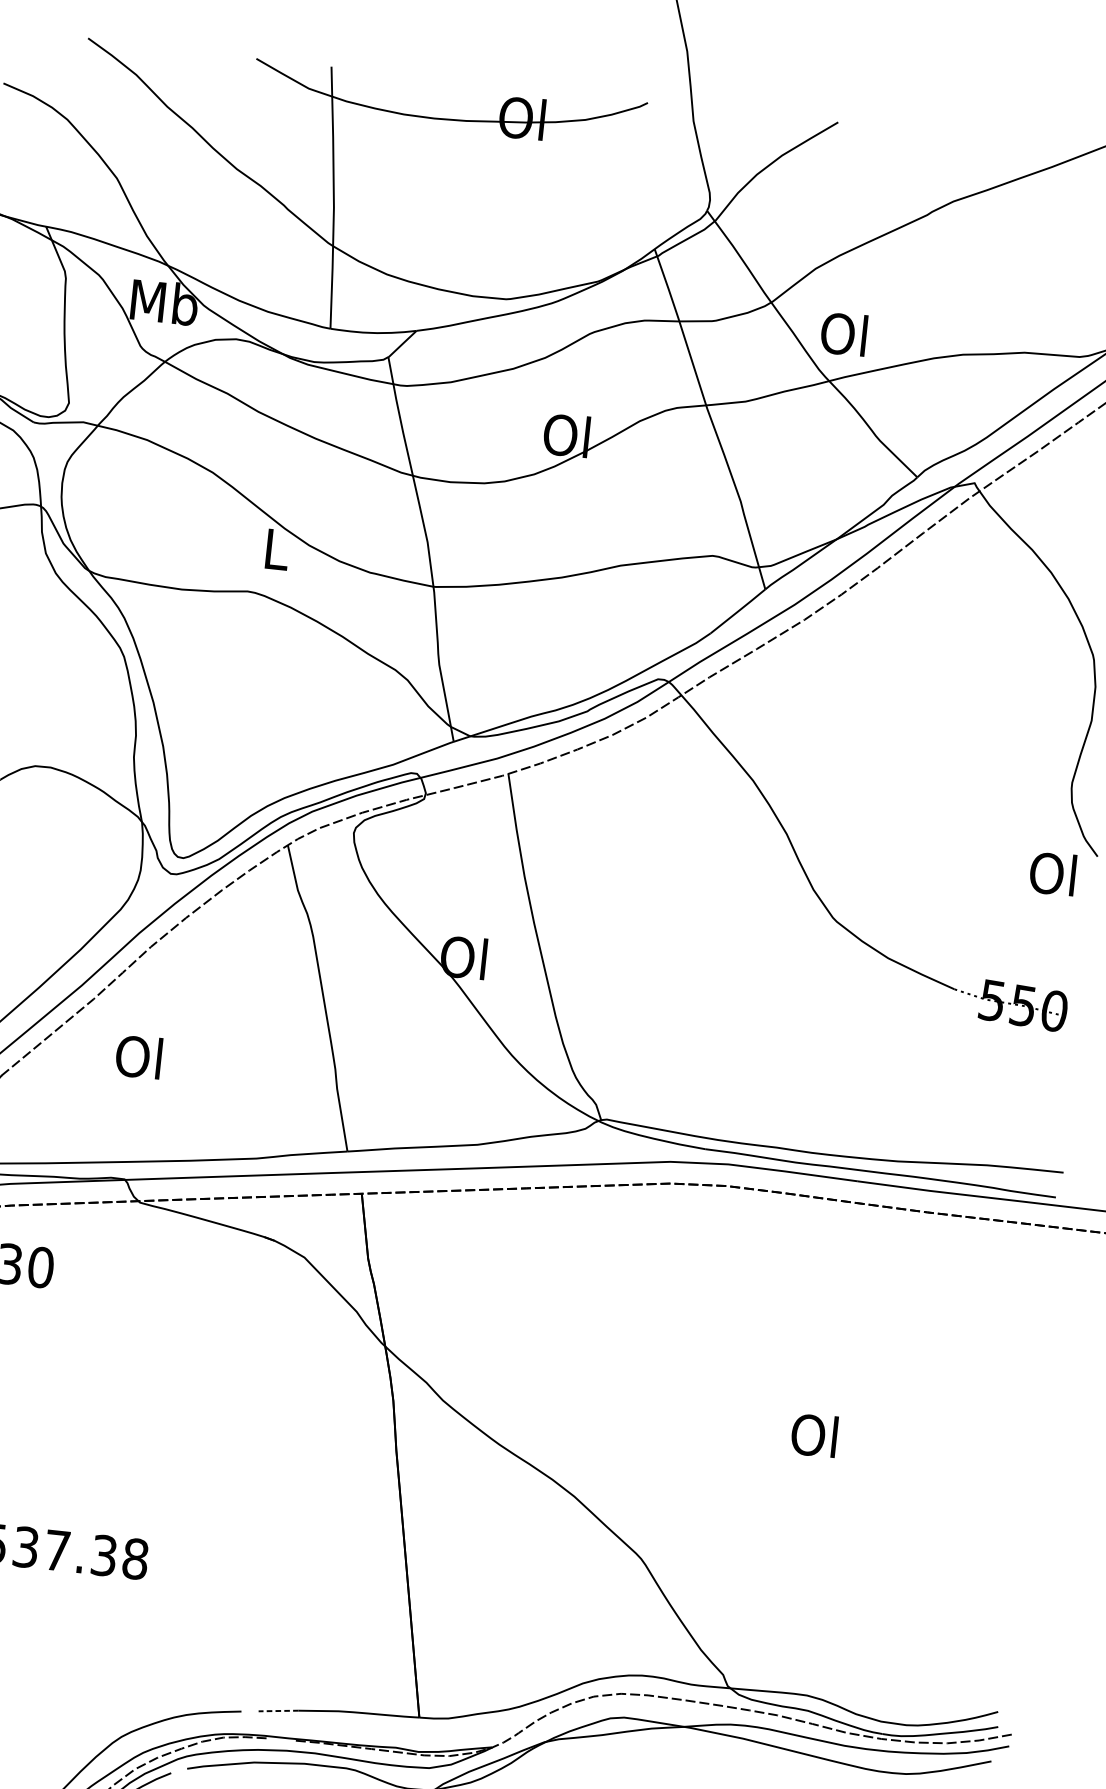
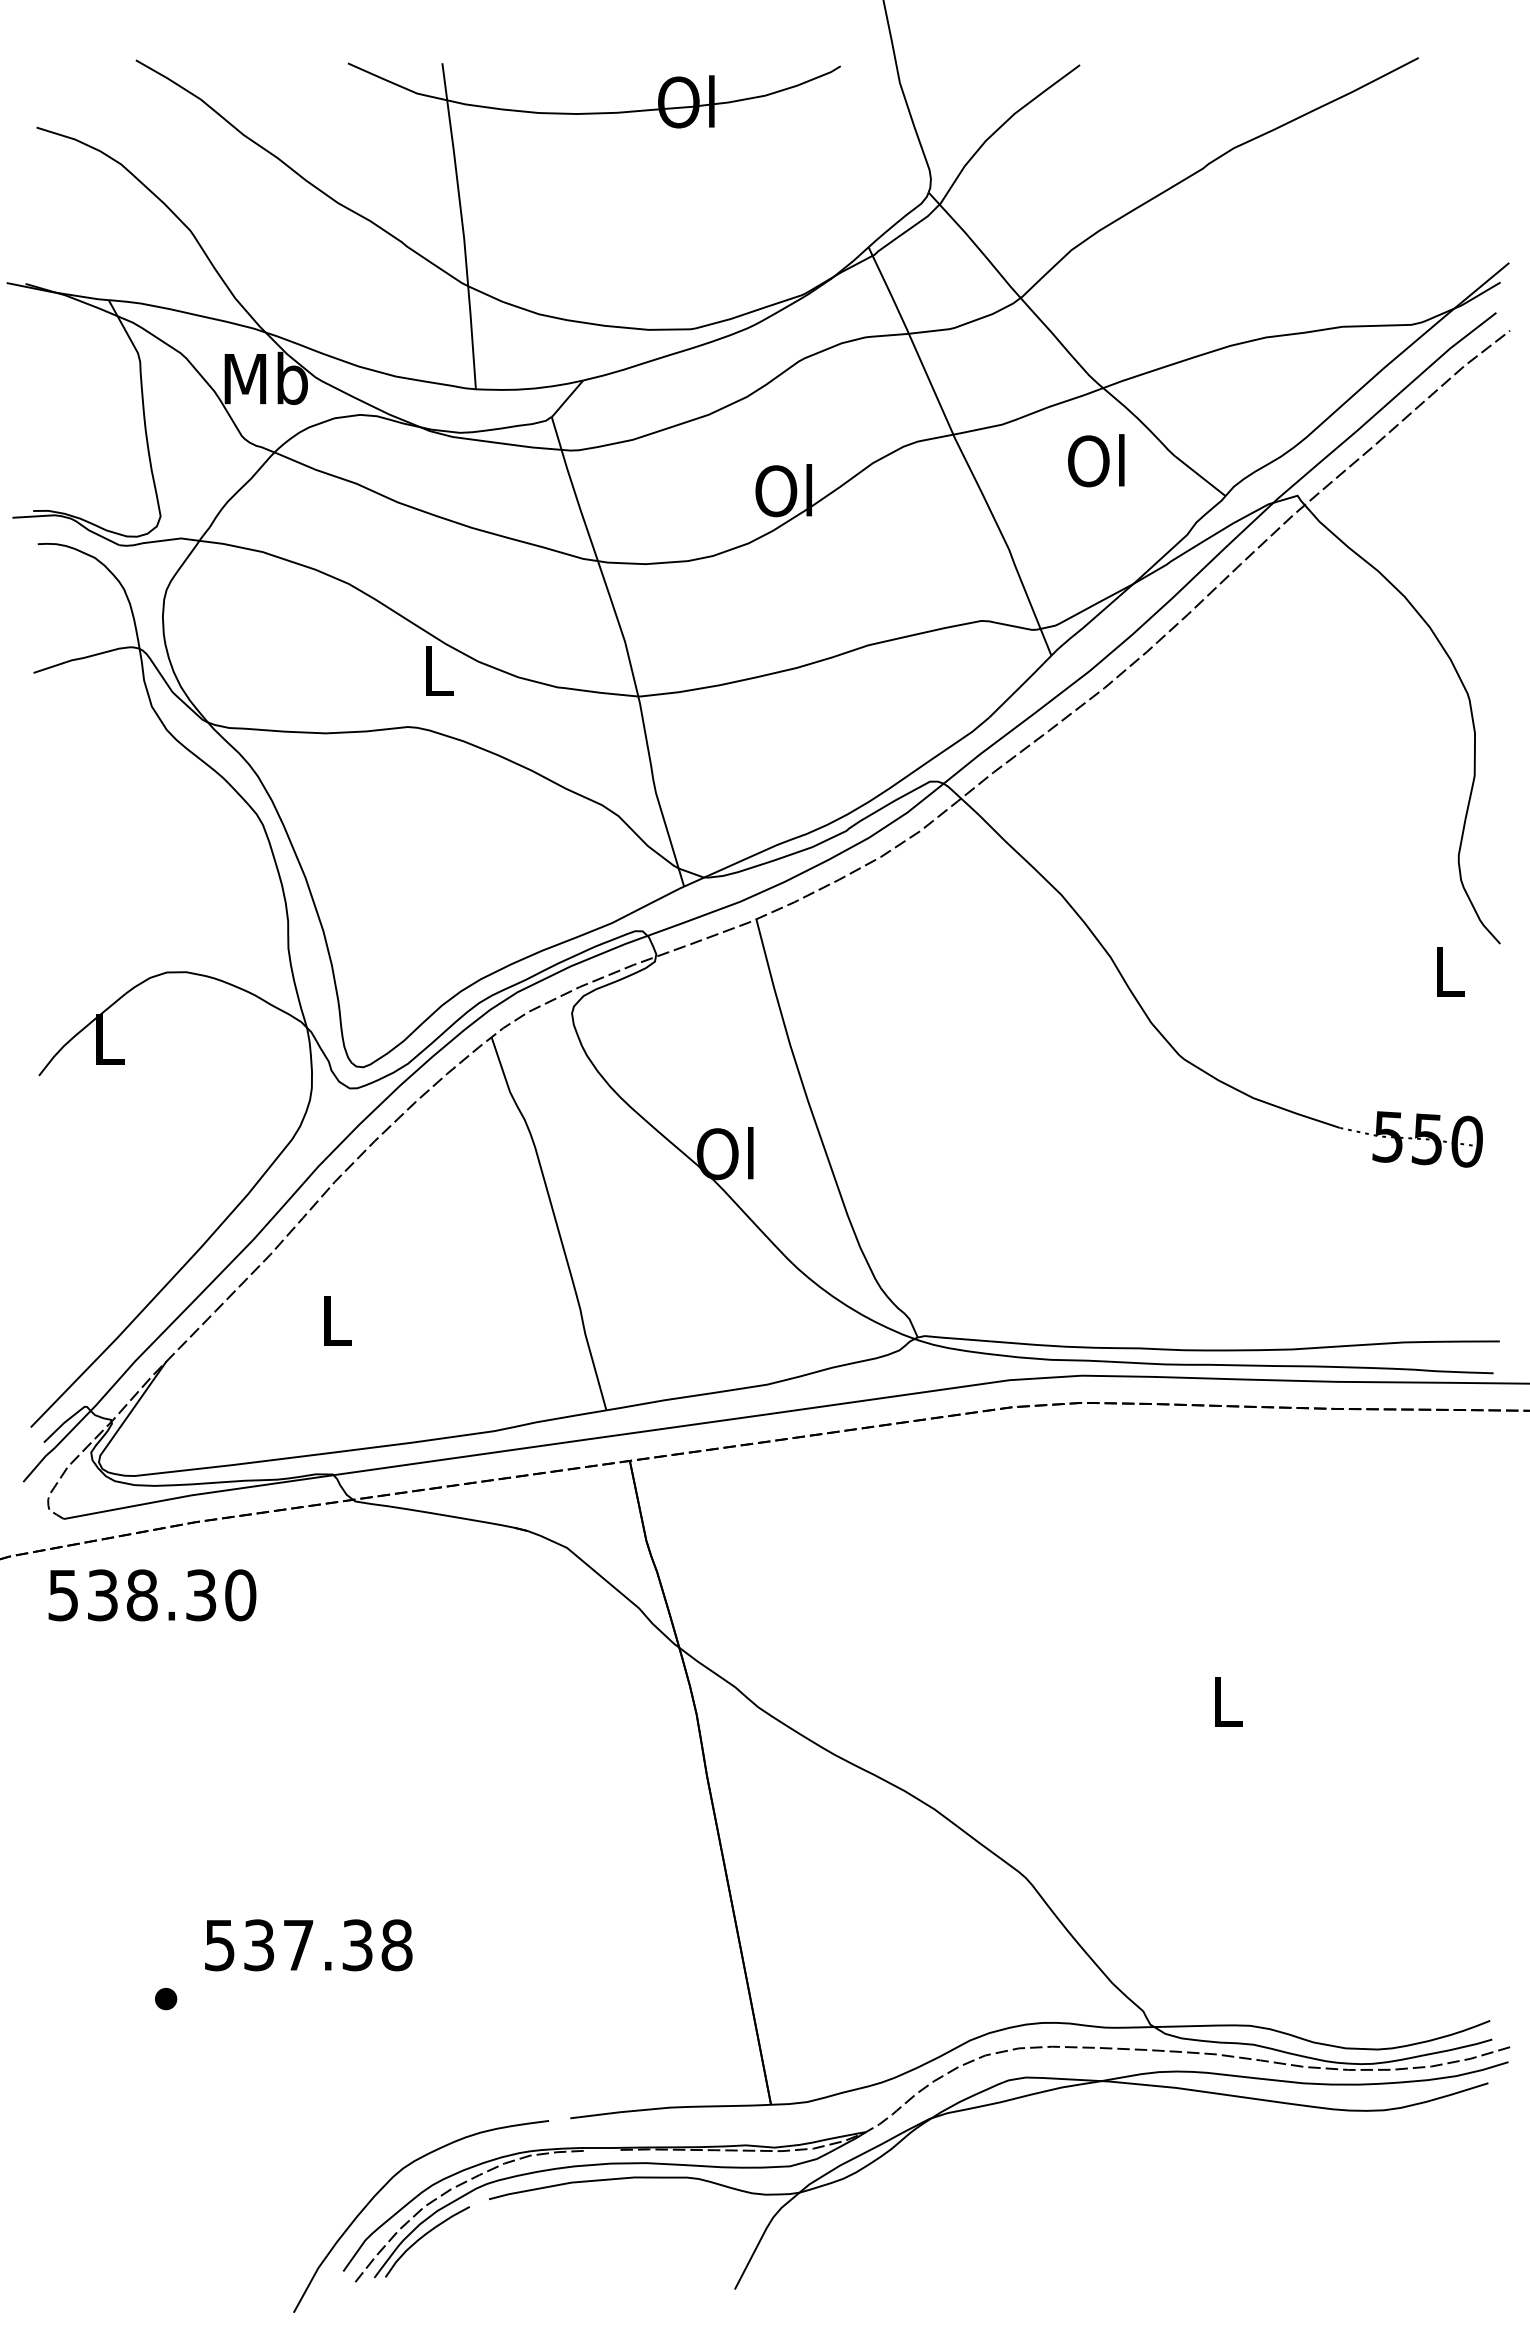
text: (844, 333) -> (1096, 460), moved
text: (1052, 873) -> (1446, 970), Ol -> L
text: (139, 1056) -> (334, 1319), Ol -> L
text: (814, 1434) -> (1224, 1700), Ol -> L
line: (278, 1711) -> (594, 2115), dashed -> solid

